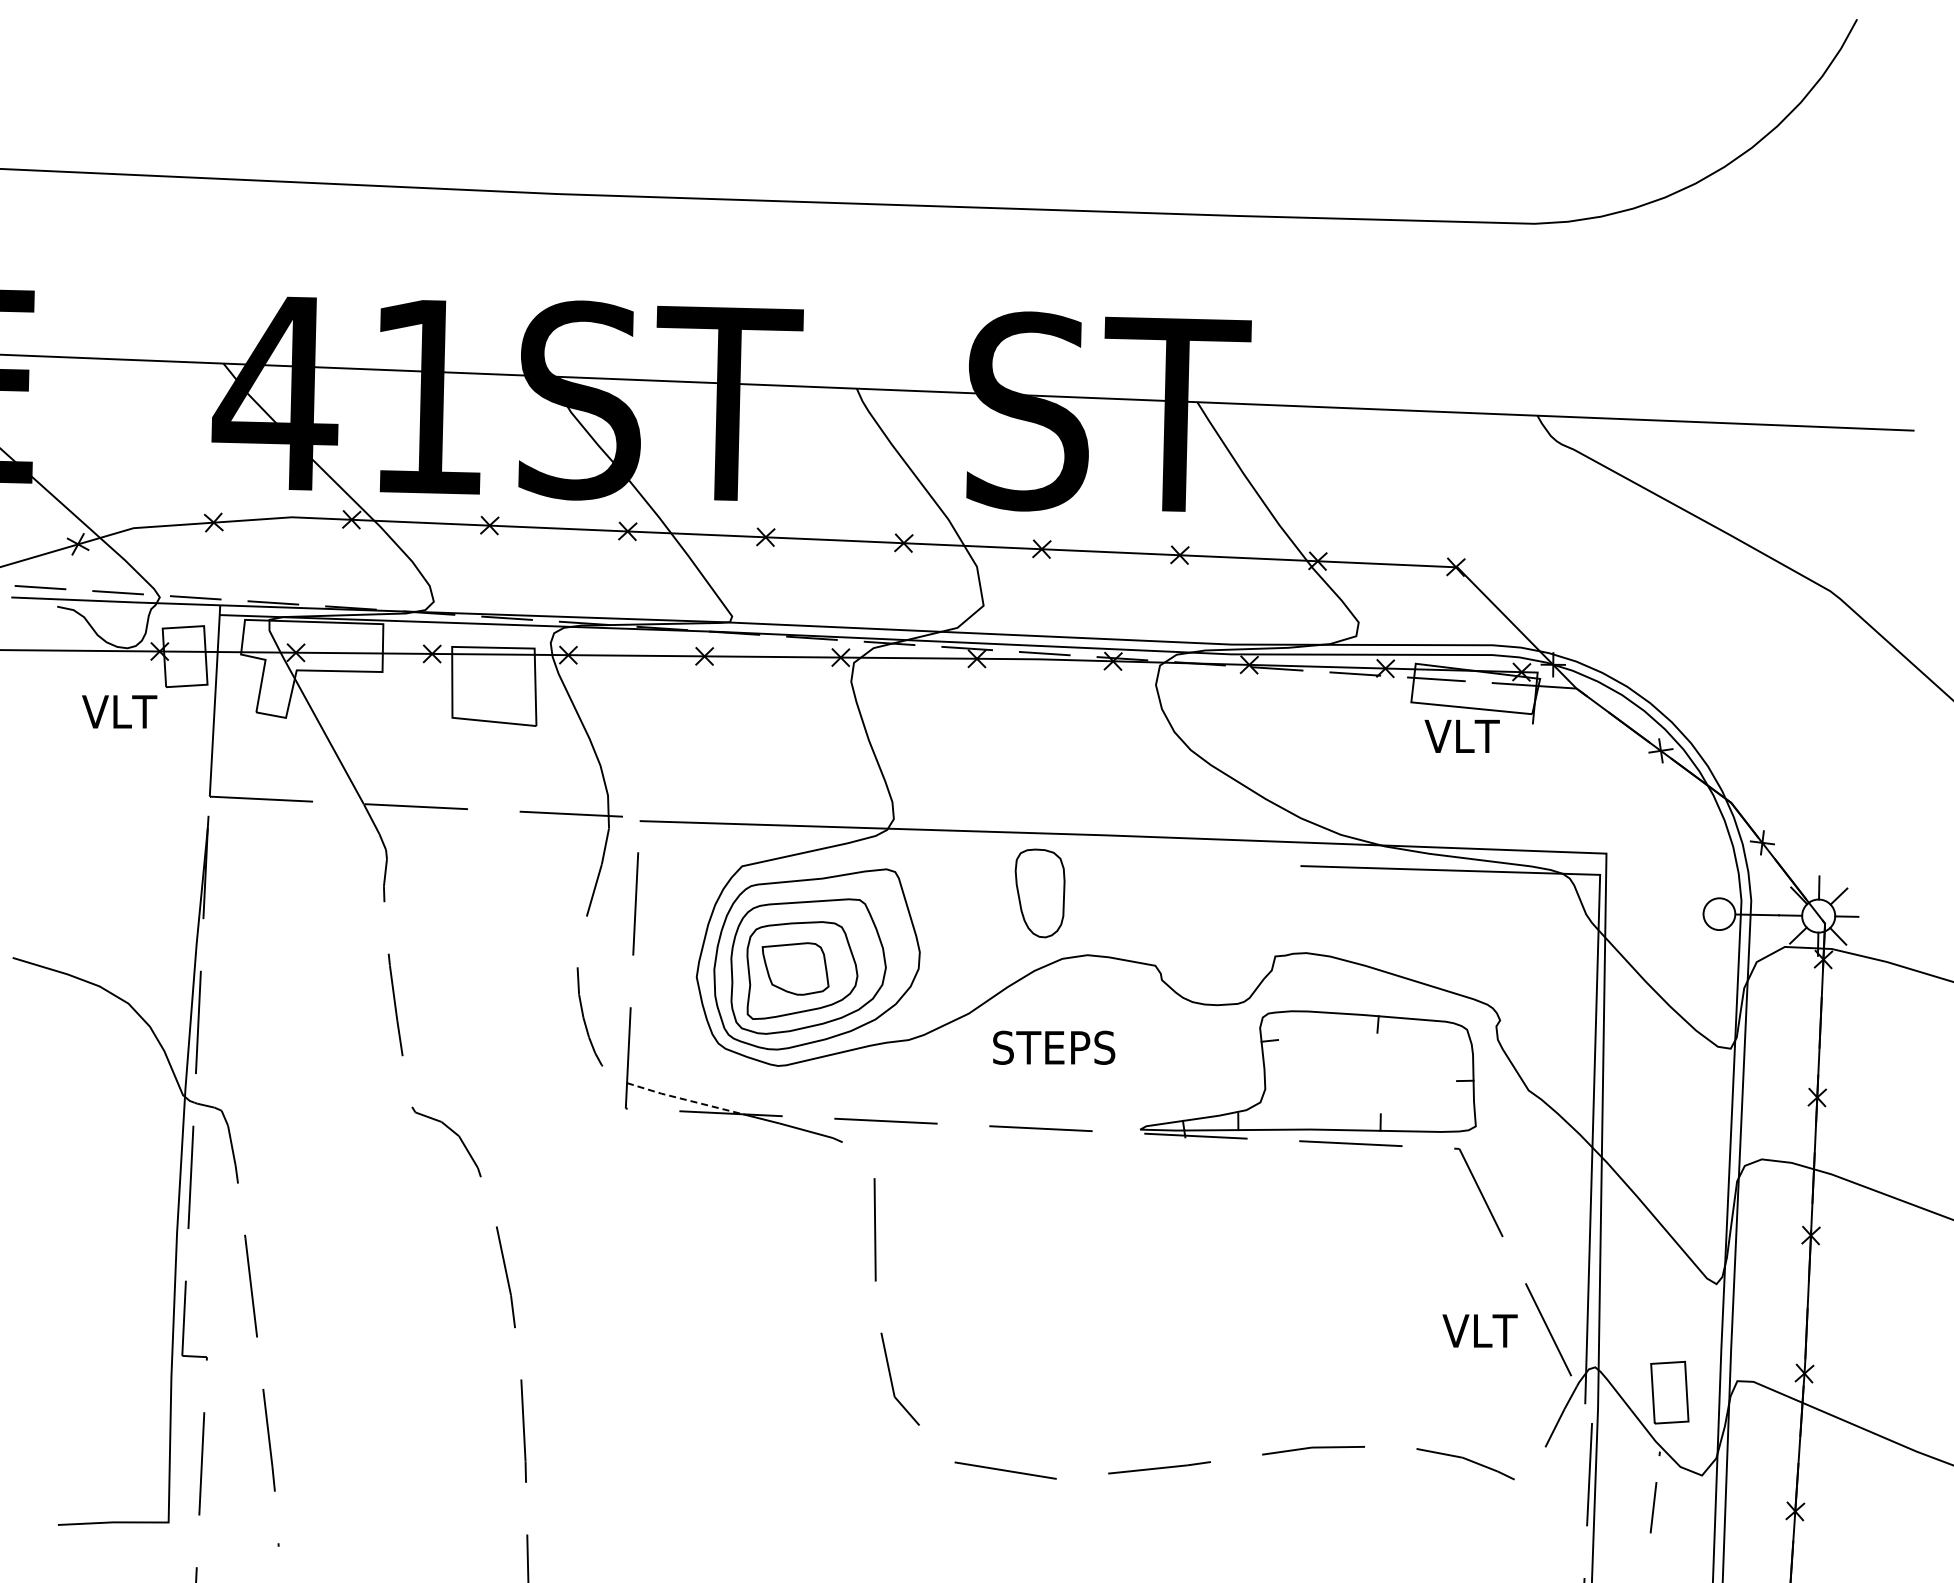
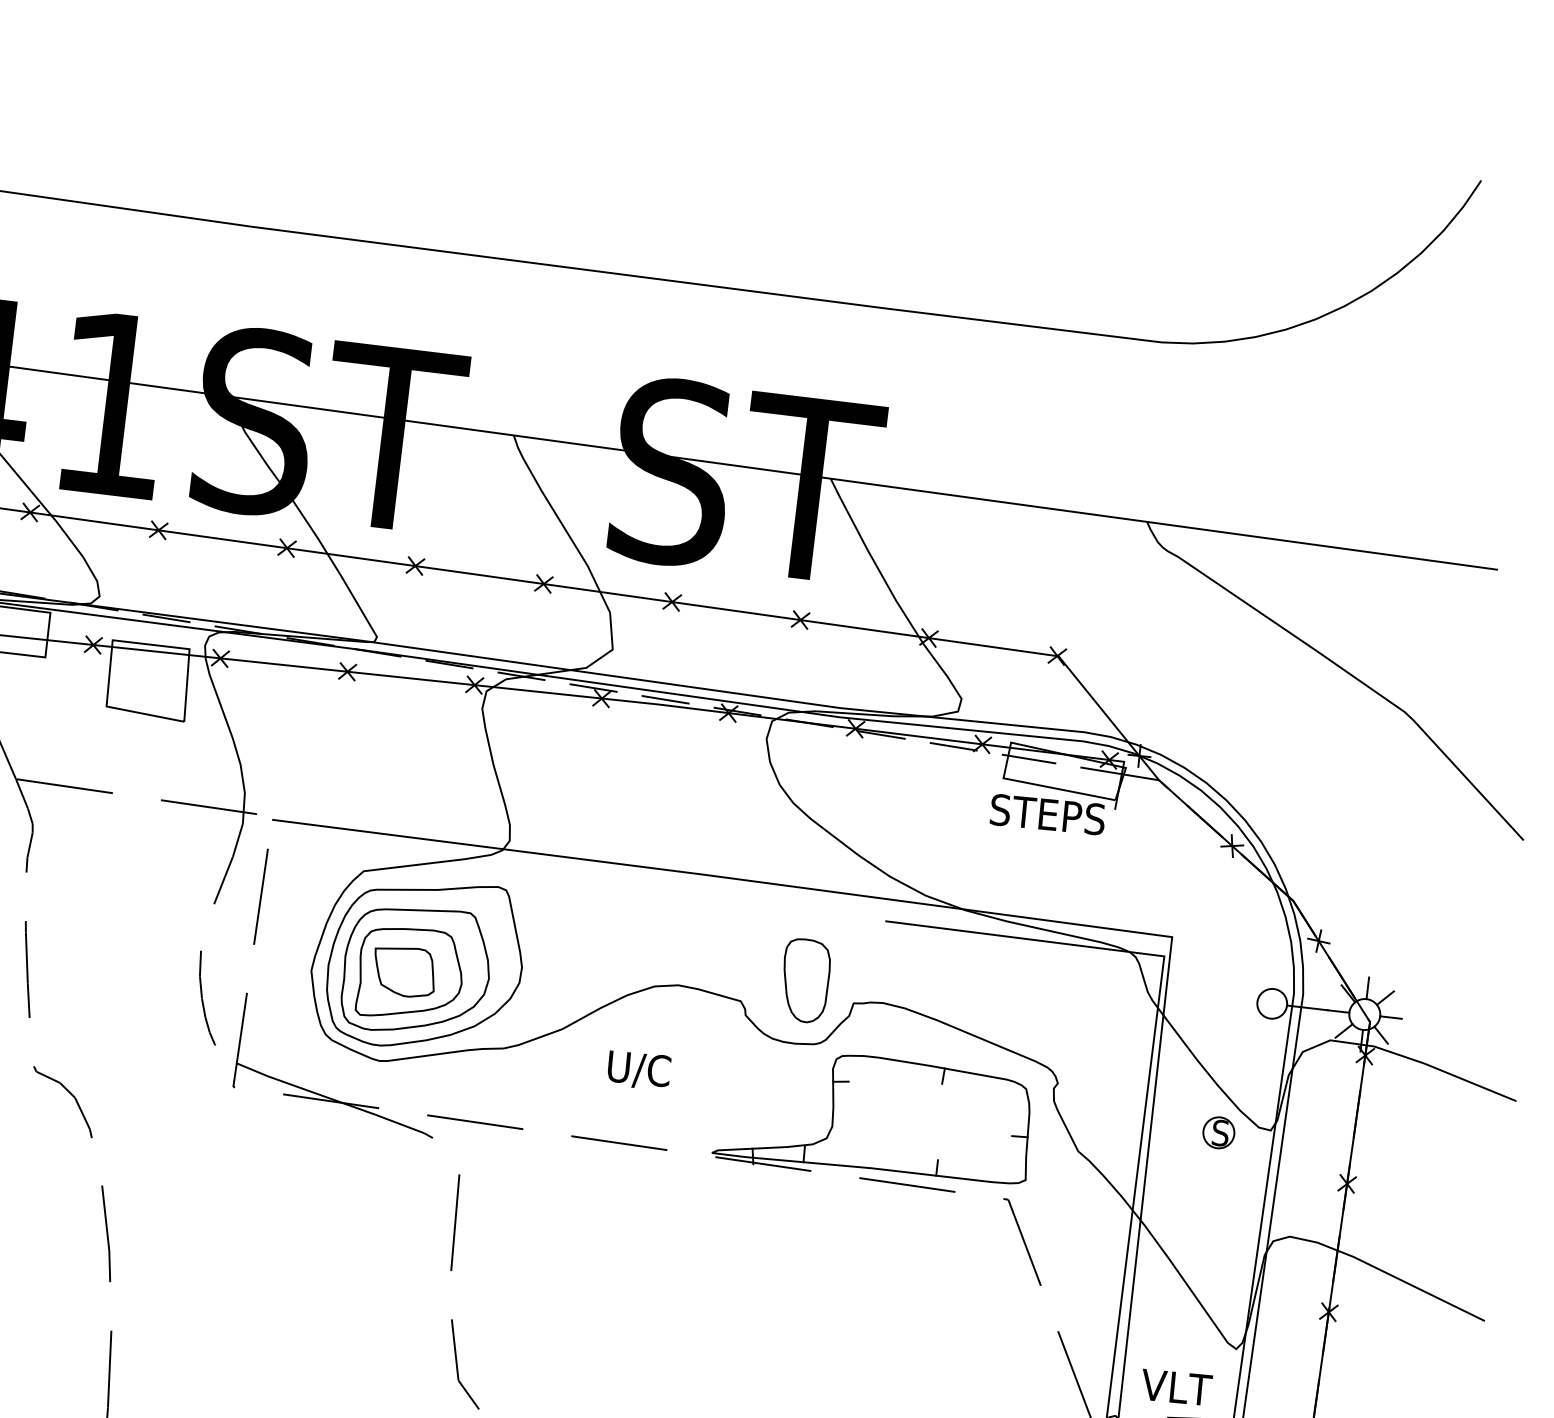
text: (1462, 736) -> (1048, 814), VLT -> STEPS
part: (1039, 893) -> (805, 980), moved
text: (1054, 1049) -> (639, 1070), STEPS -> U/C
part: (1675, 1056) -> (1218, 1132), added
line: (683, 1099) -> (288, 1083), dashed -> solid
text: (1479, 1330) -> (1176, 1387), moved

